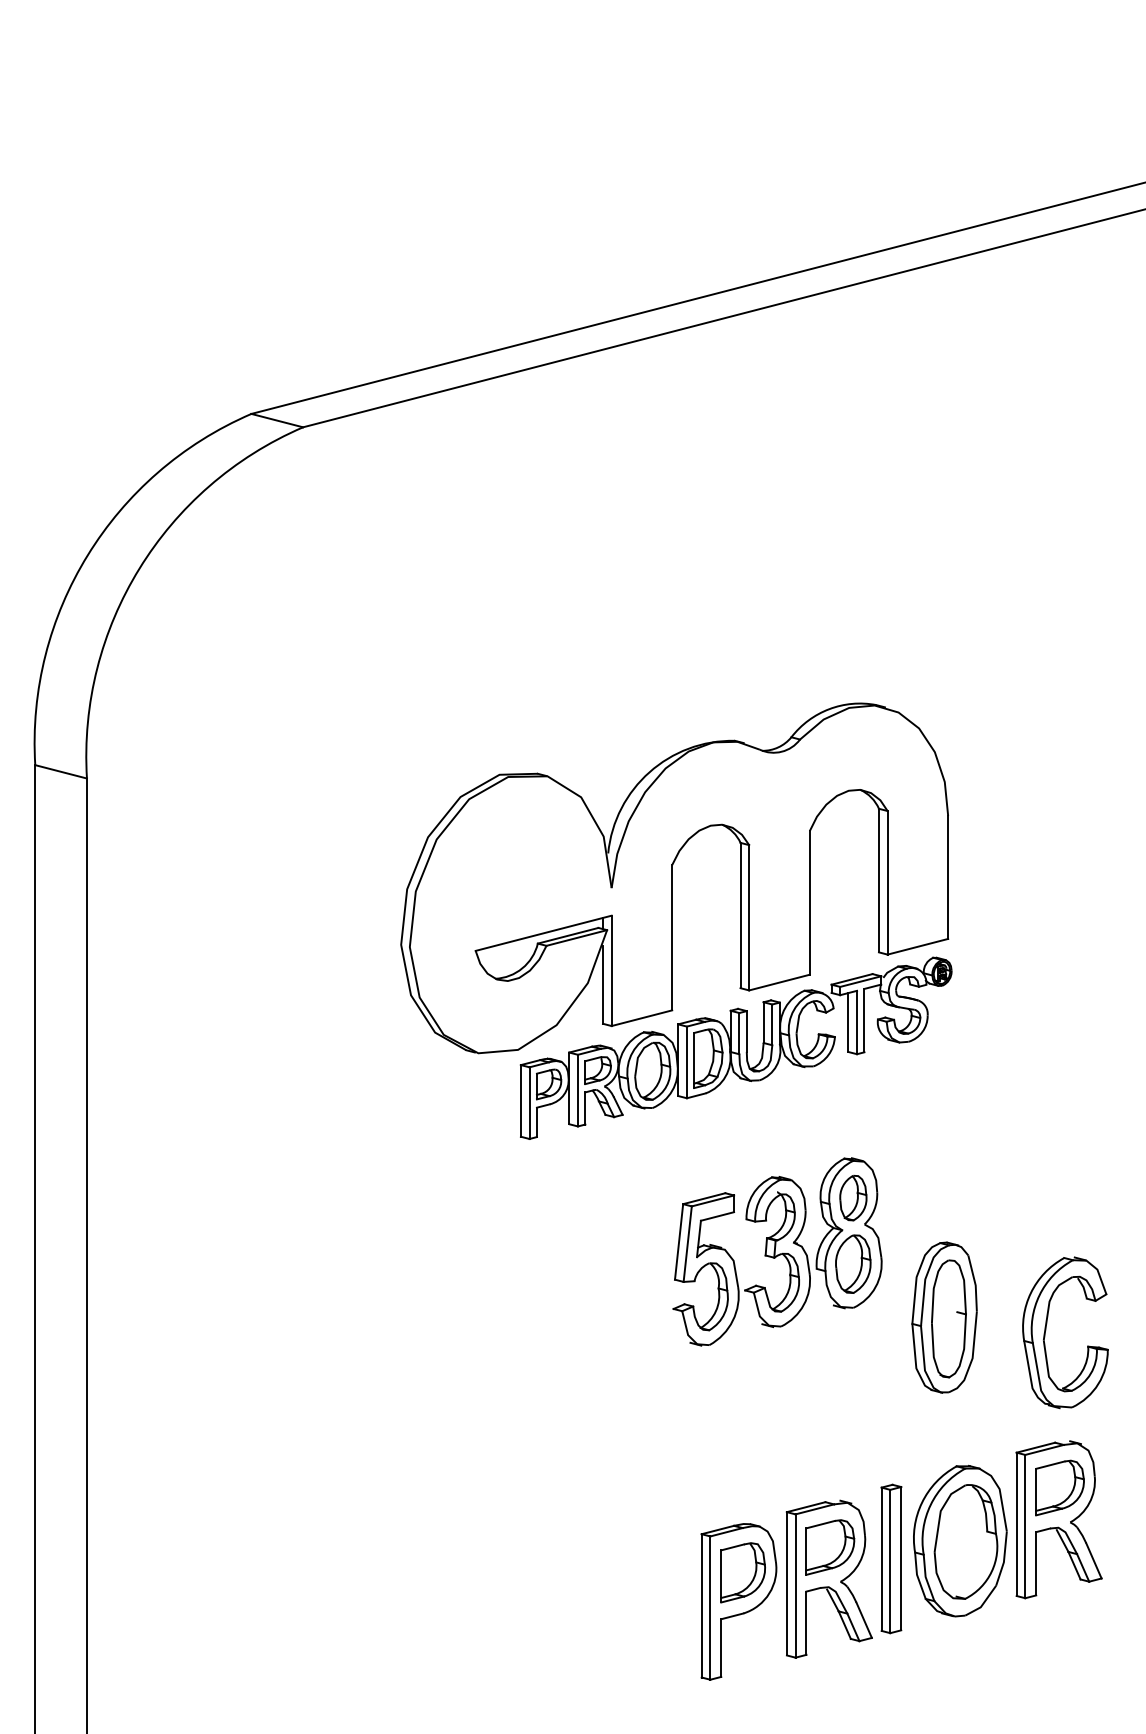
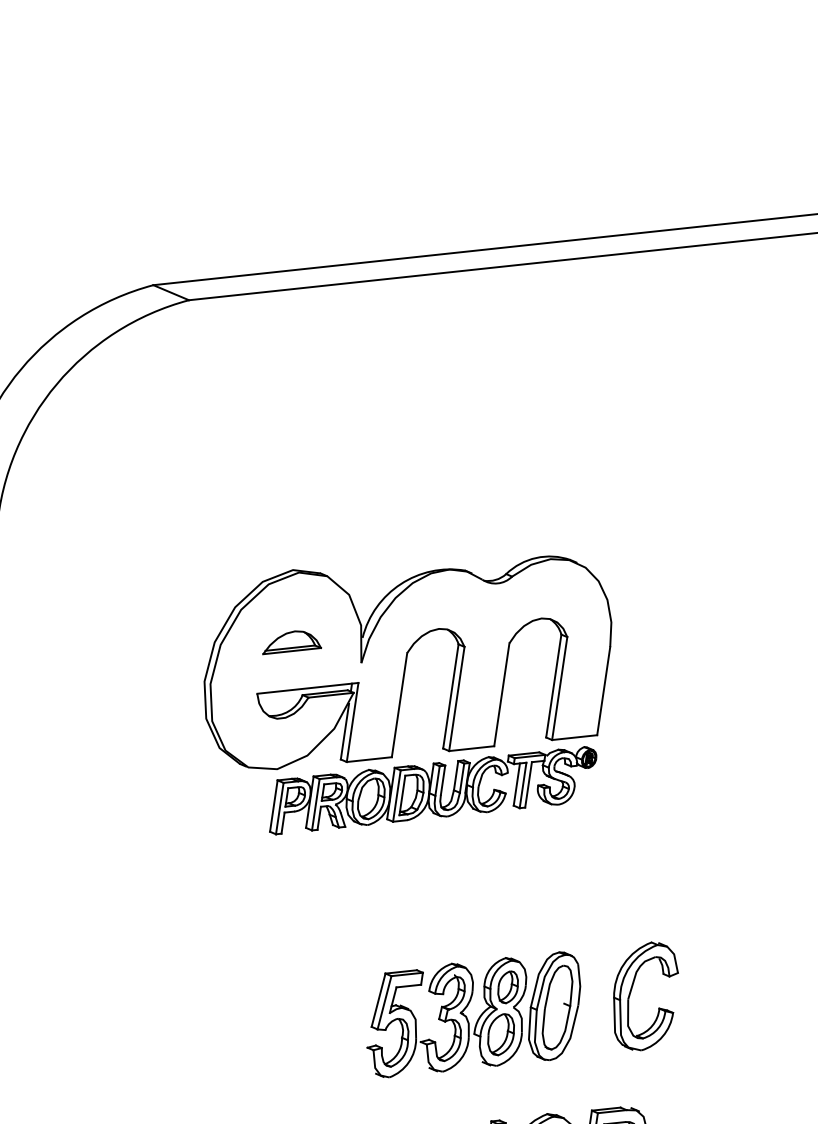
part: (514, 876) -> (293, 644), added
part: (777, 1251) -> (448, 1017), moved
part: (1046, 1330) -> (631, 992), moved

